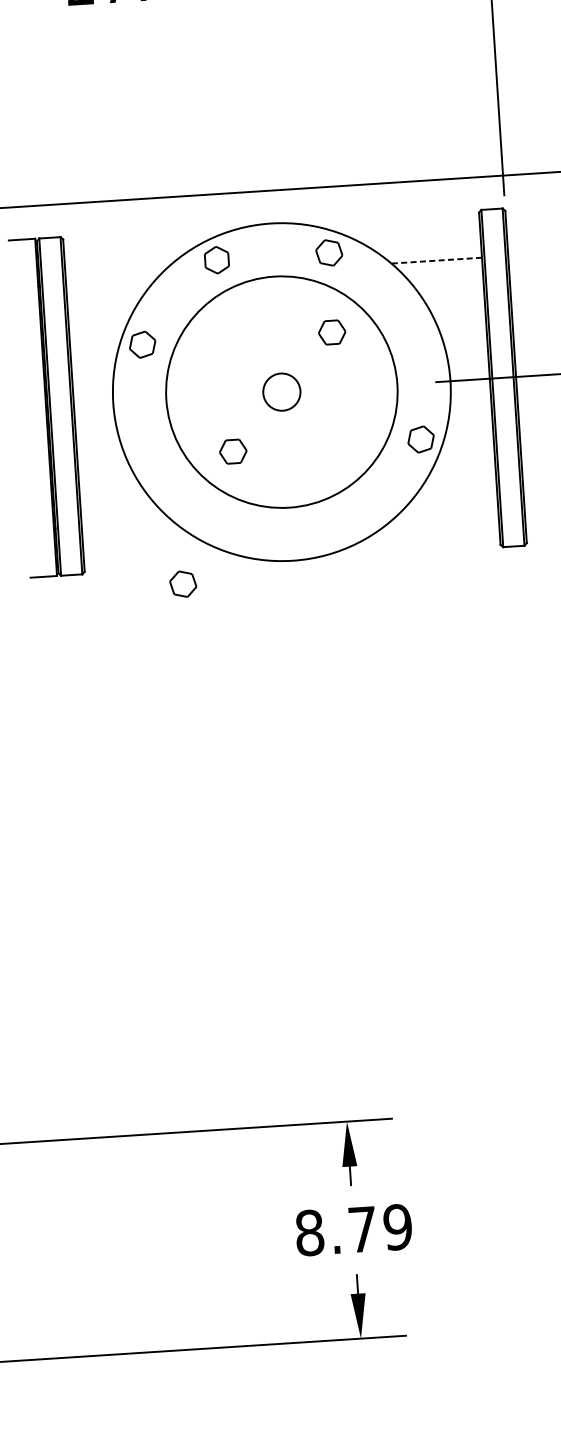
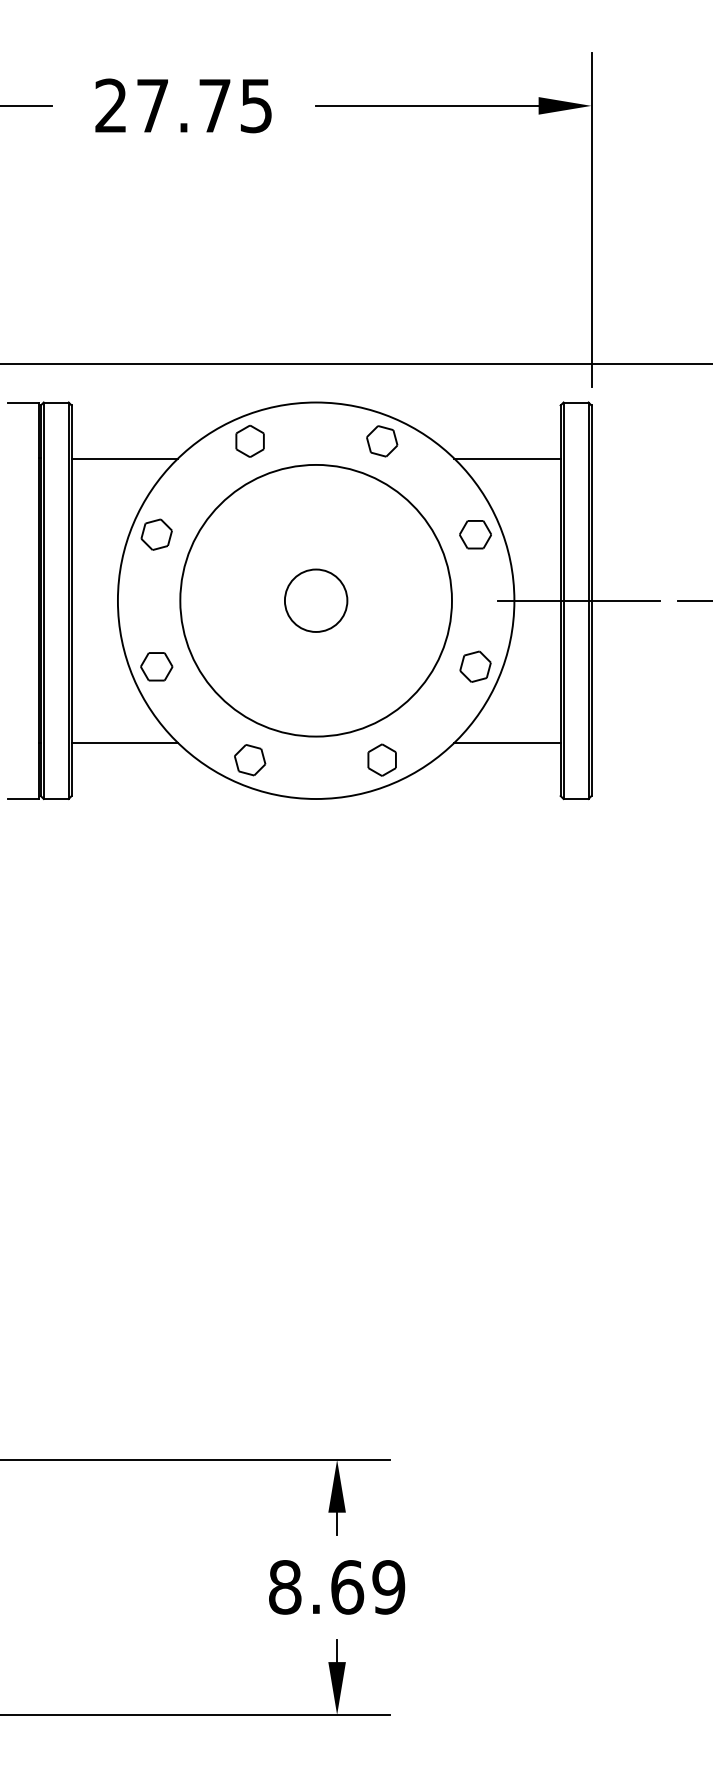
line: (435, 260) -> (506, 458), dashed -> solid
line: (111, 281) -> (124, 458), added
part: (332, 332) -> (475, 534), moved
circle: (281, 391) -> (315, 600), size x1.43
part: (233, 451) -> (156, 666), moved
line: (452, 503) -> (507, 743), added
part: (346, 523) -> (381, 759), added
line: (126, 524) -> (124, 743), added
part: (183, 584) -> (250, 760), moved
text: (362, 1229) -> (347, 1587), 8.79 -> 8.69

